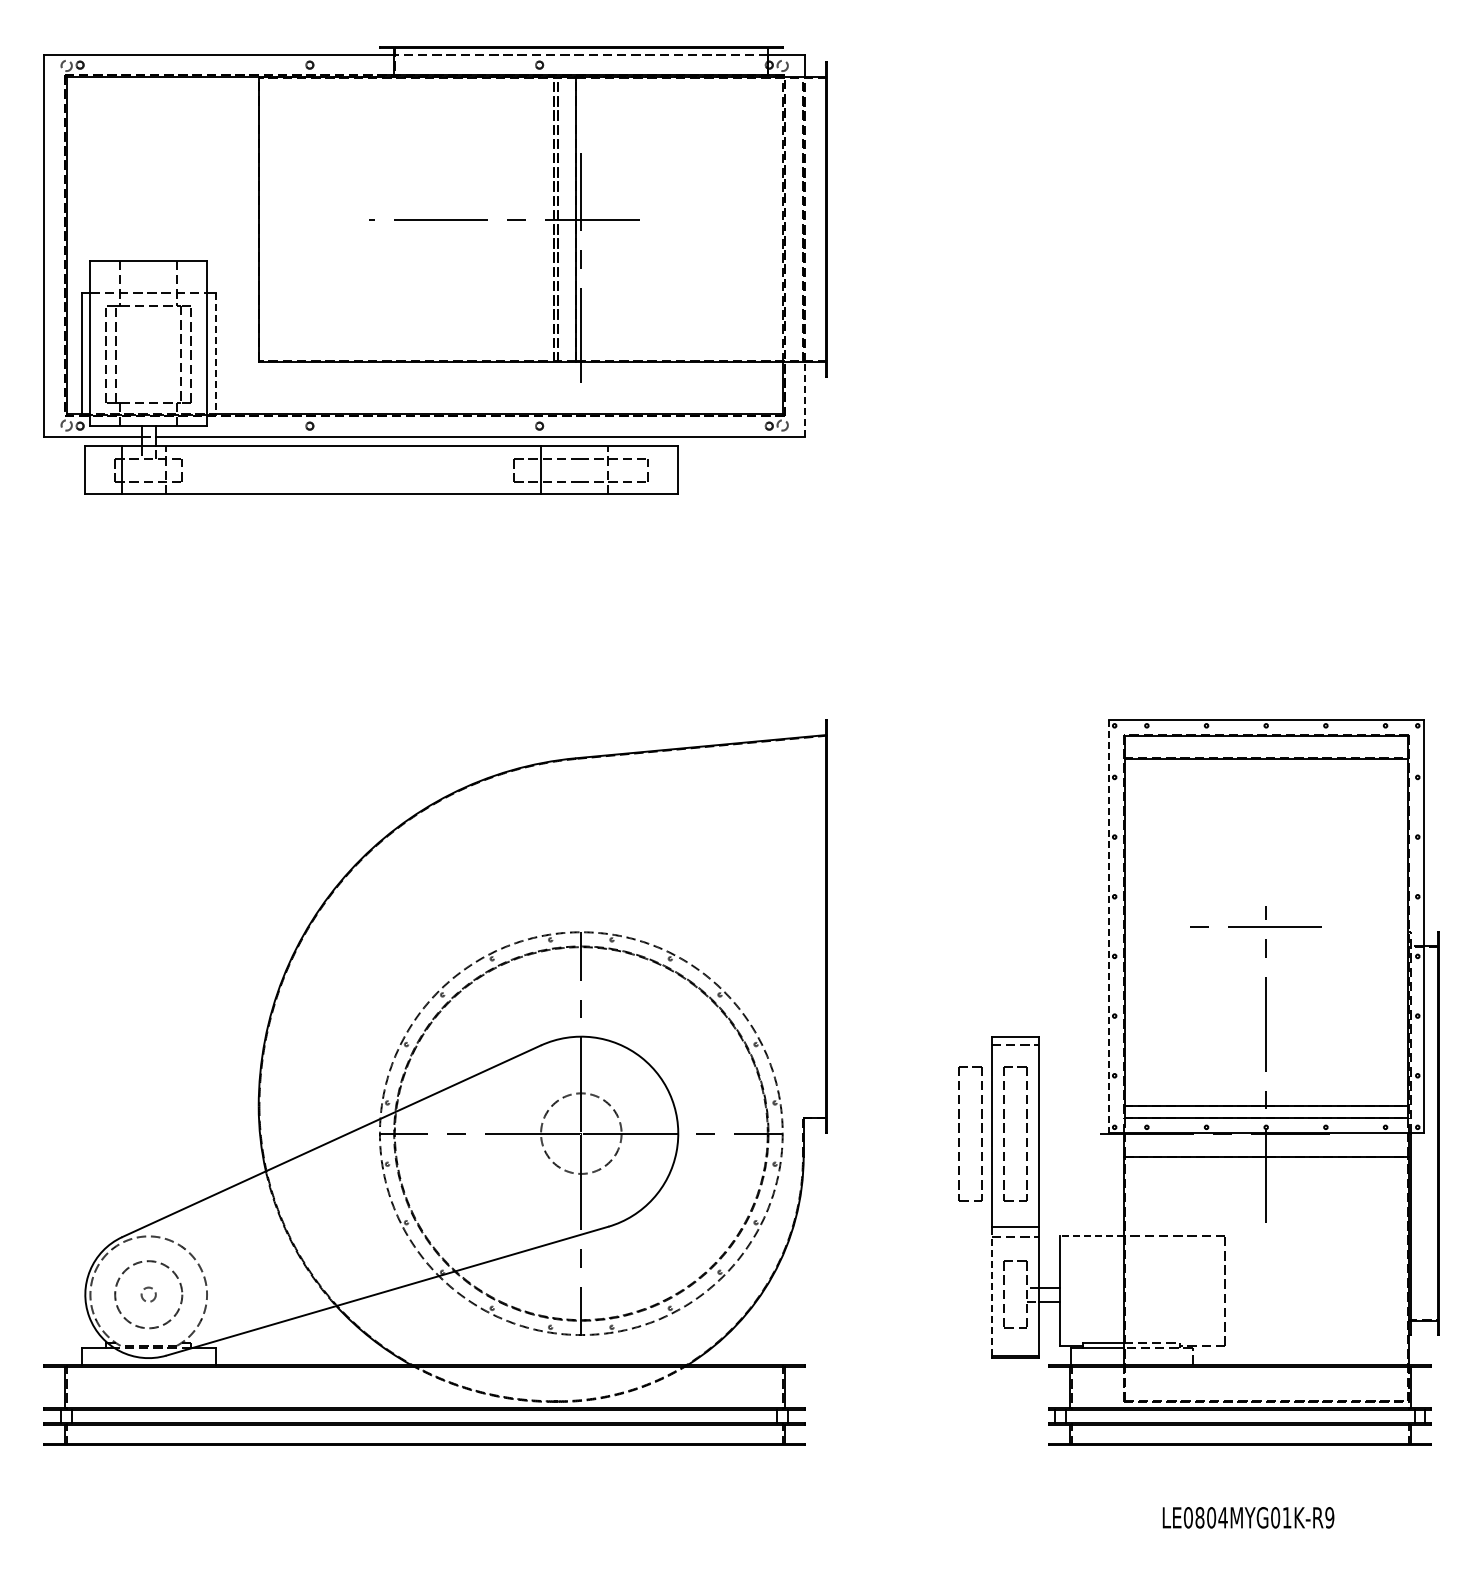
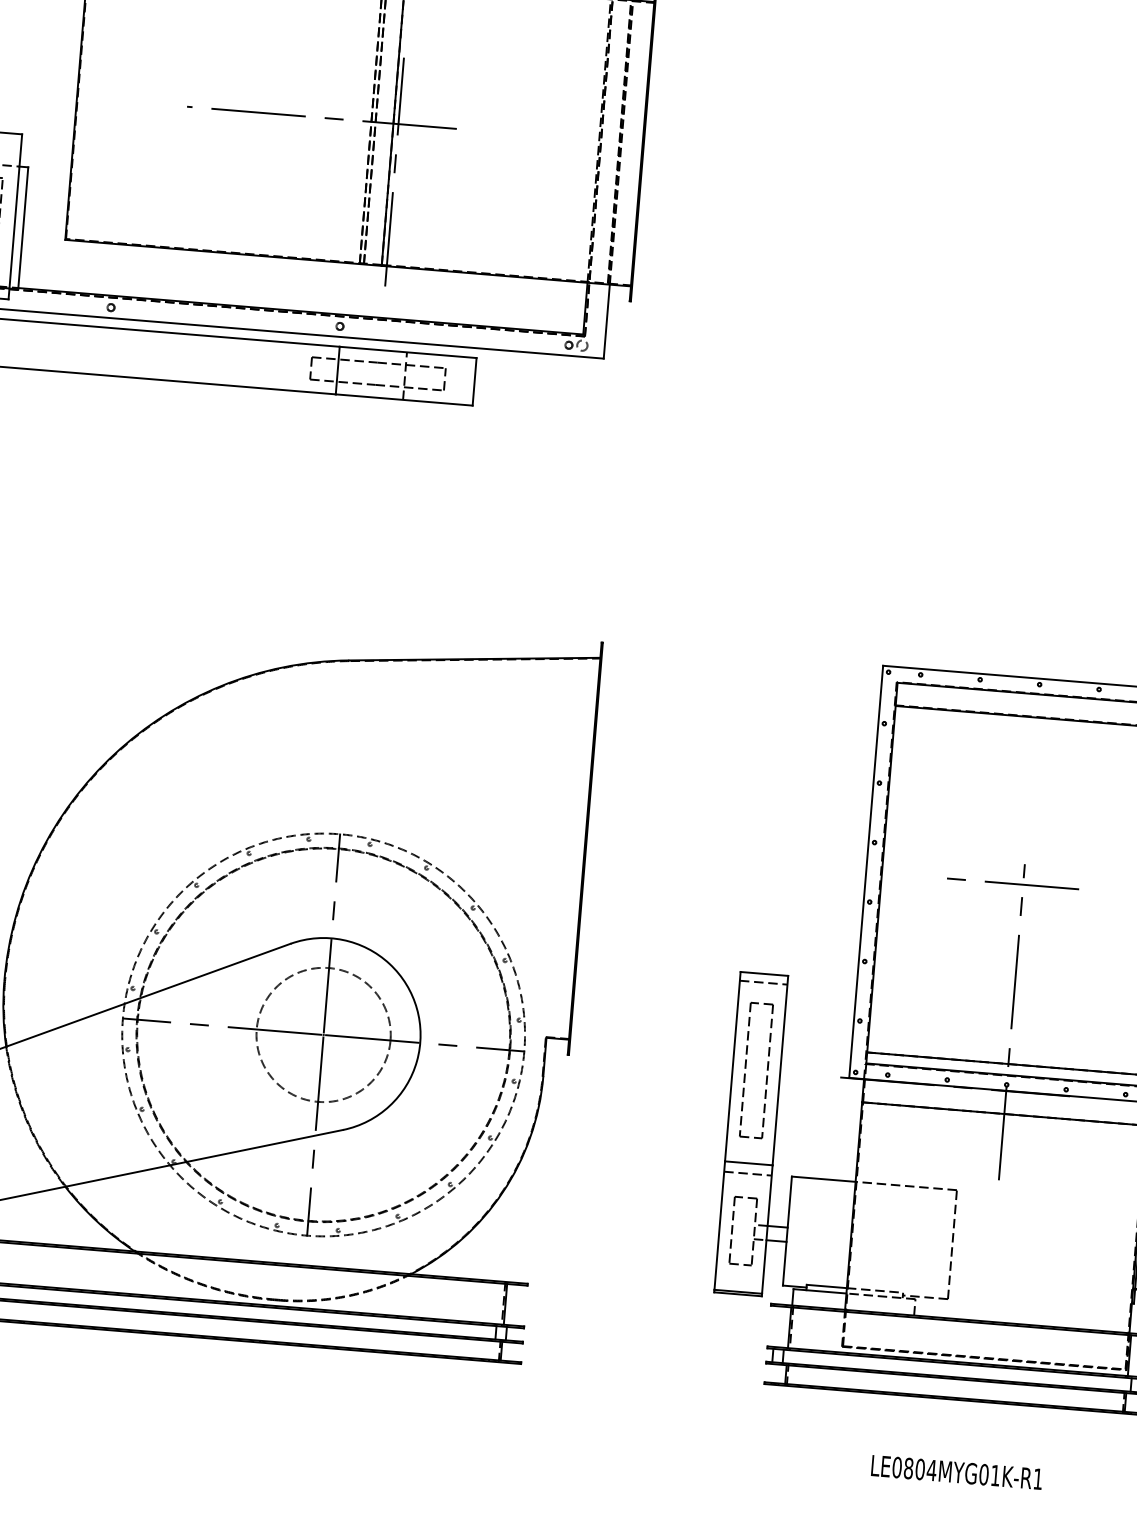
line: (215, 354) -> (22, 228), dashed -> solid
line: (805, 399) -> (607, 321), dashed -> solid
line: (1108, 926) -> (866, 871), dashed -> solid
part: (959, 1132) -> (700, 1064), removed
circle: (581, 1133) -> (323, 1034), size x1.67
line: (1091, 1236) -> (823, 1179), dashed -> solid
line: (991, 1290) -> (719, 1224), dashed -> solid
text: (1329, 1517) -> (1037, 1478), LE0804MYG01K-R9 -> LE0804MYG01K-R1

